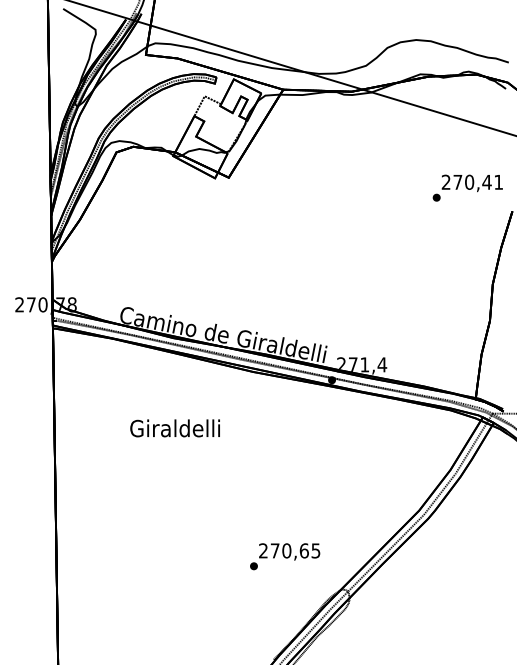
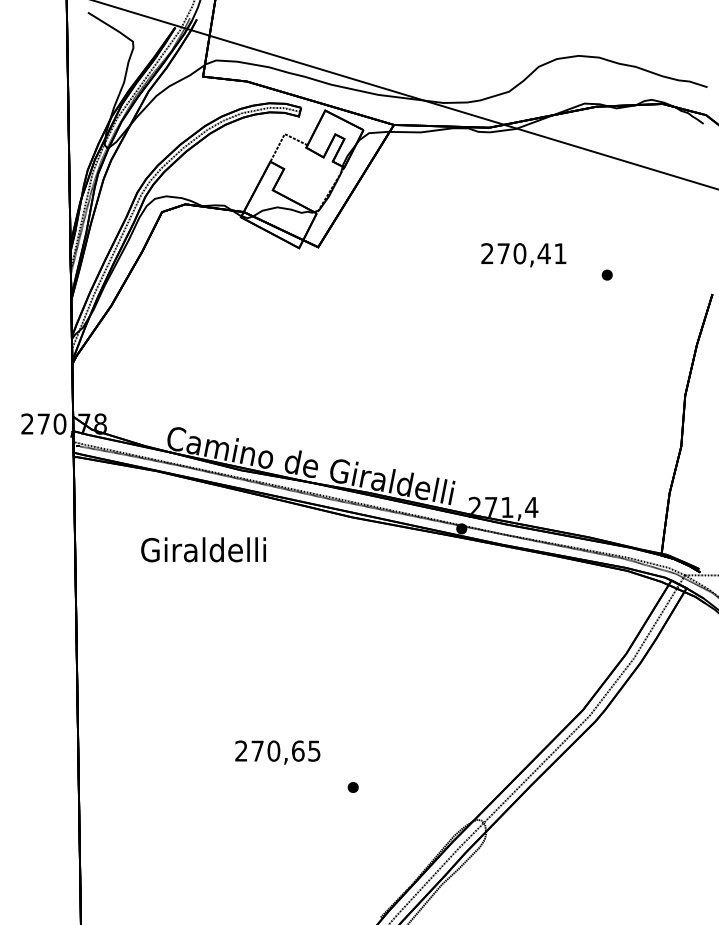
text: (472, 183) -> (523, 255), moved
text: (175, 428) -> (203, 549), moved
text: (289, 551) -> (277, 752), moved

